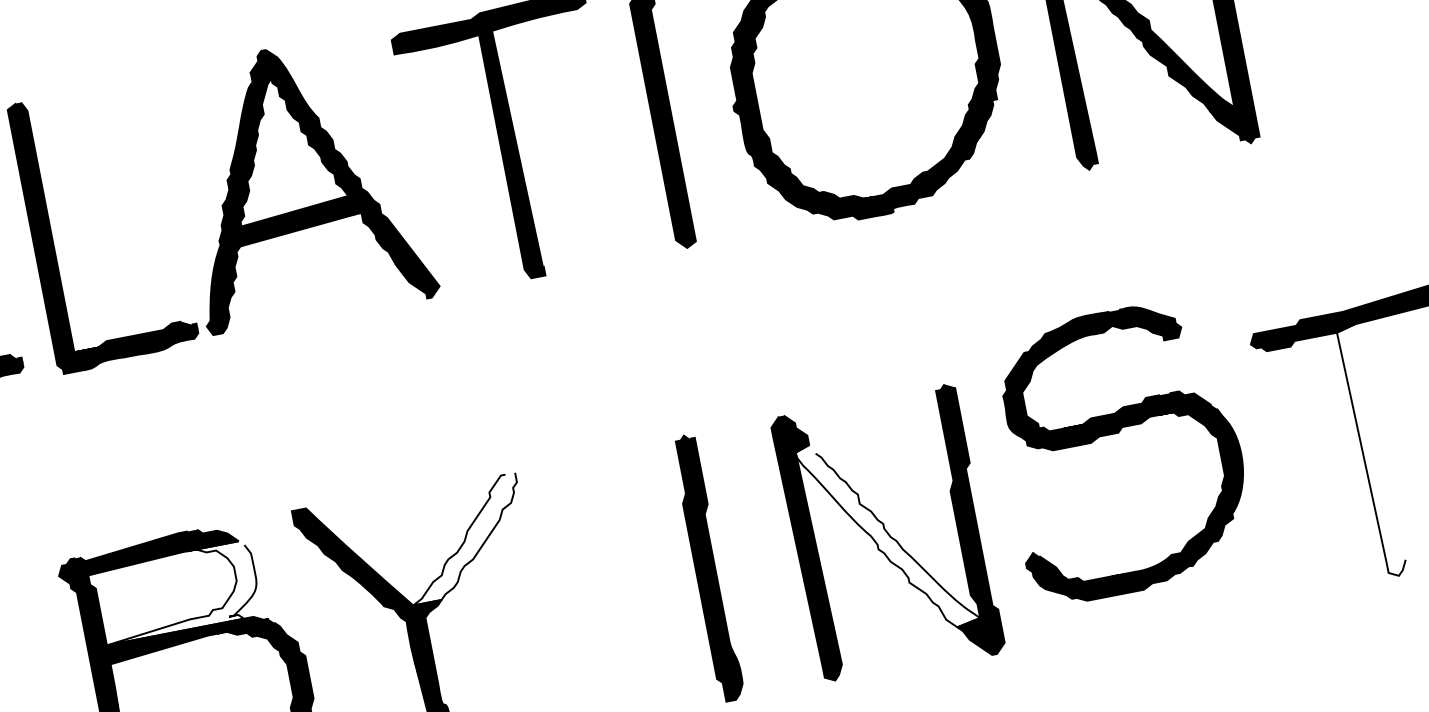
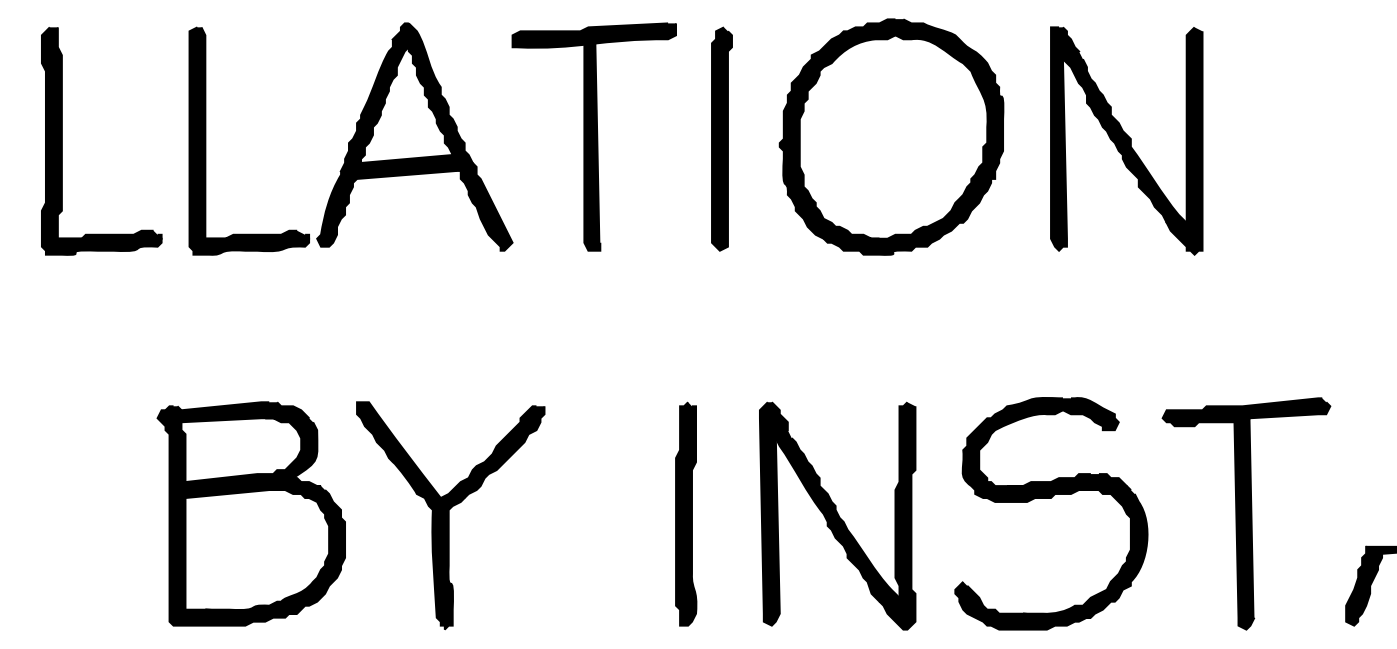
part: (1119, 433) -> (1051, 498), moved
fill: (1372, 450) -> (1244, 523), added
fill: (887, 534) -> (837, 515), added
fill: (464, 539) -> (492, 452), added
fill: (177, 592) -> (251, 450), added

